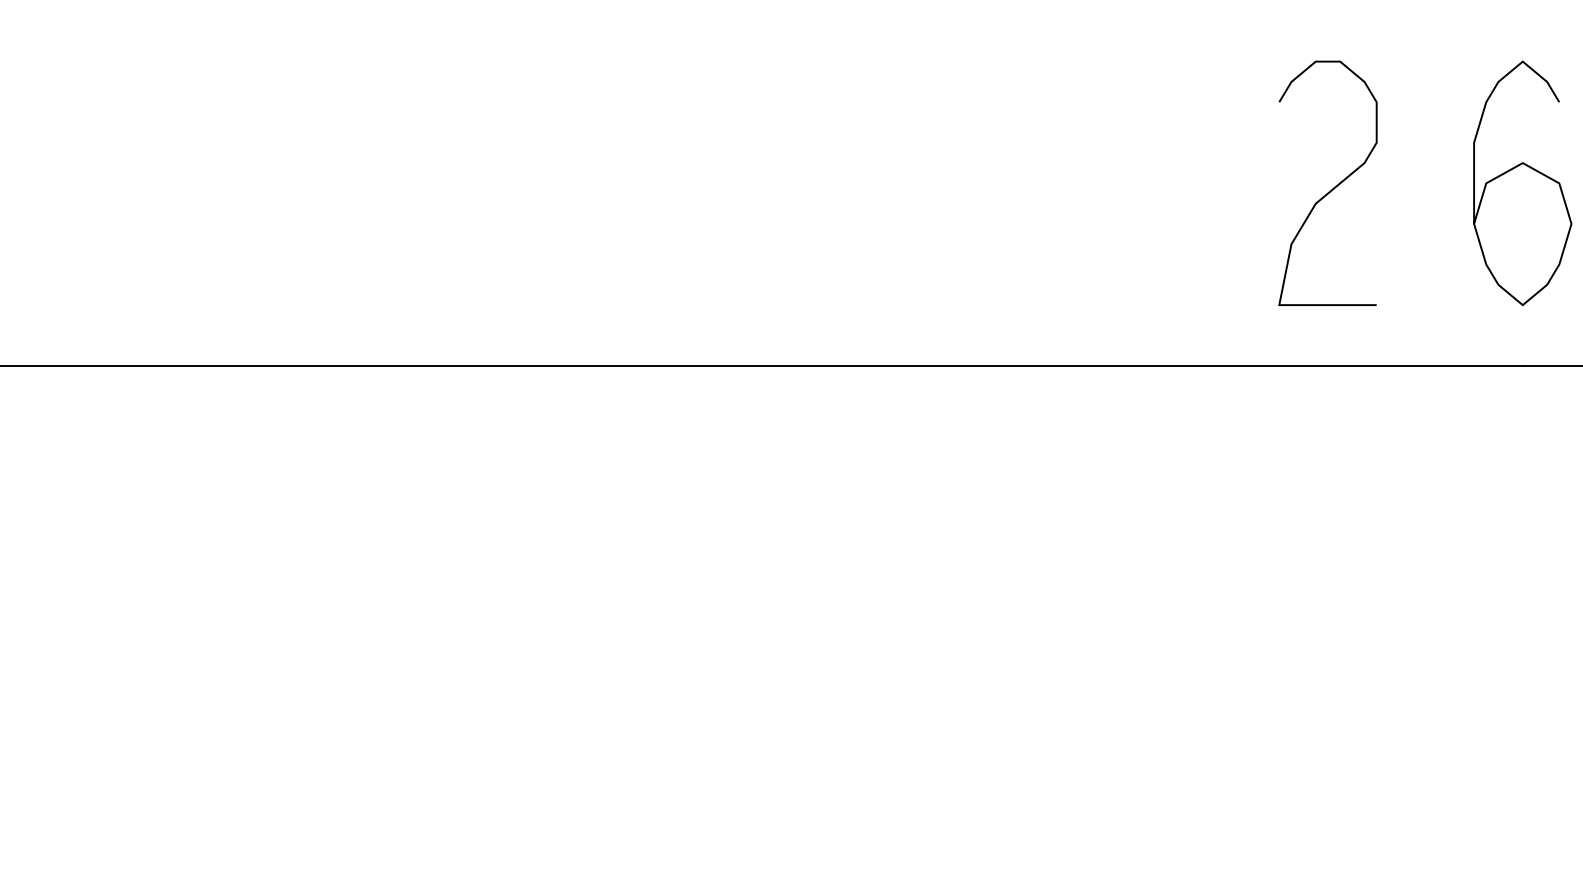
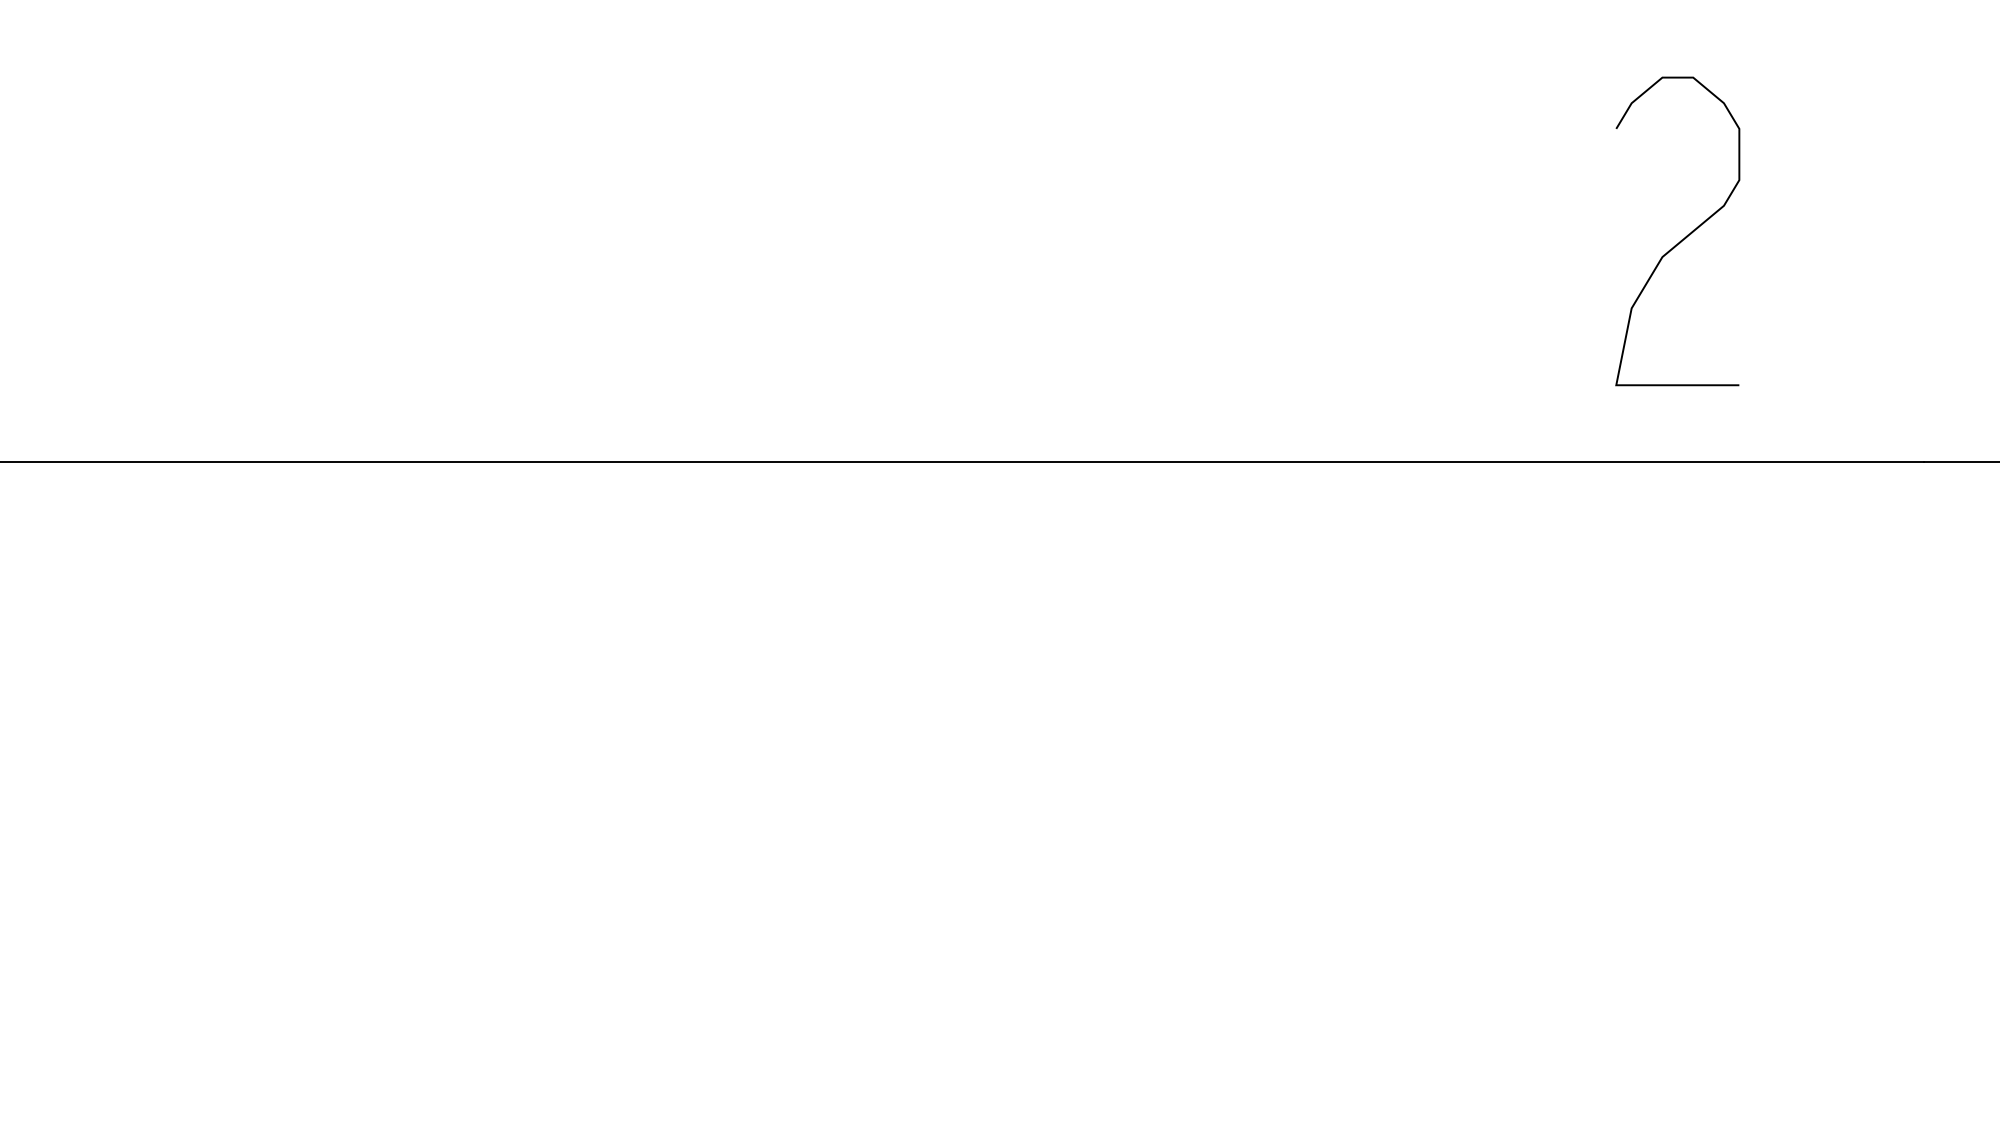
curve: (1515, 168) -> (1914, 212), removed

